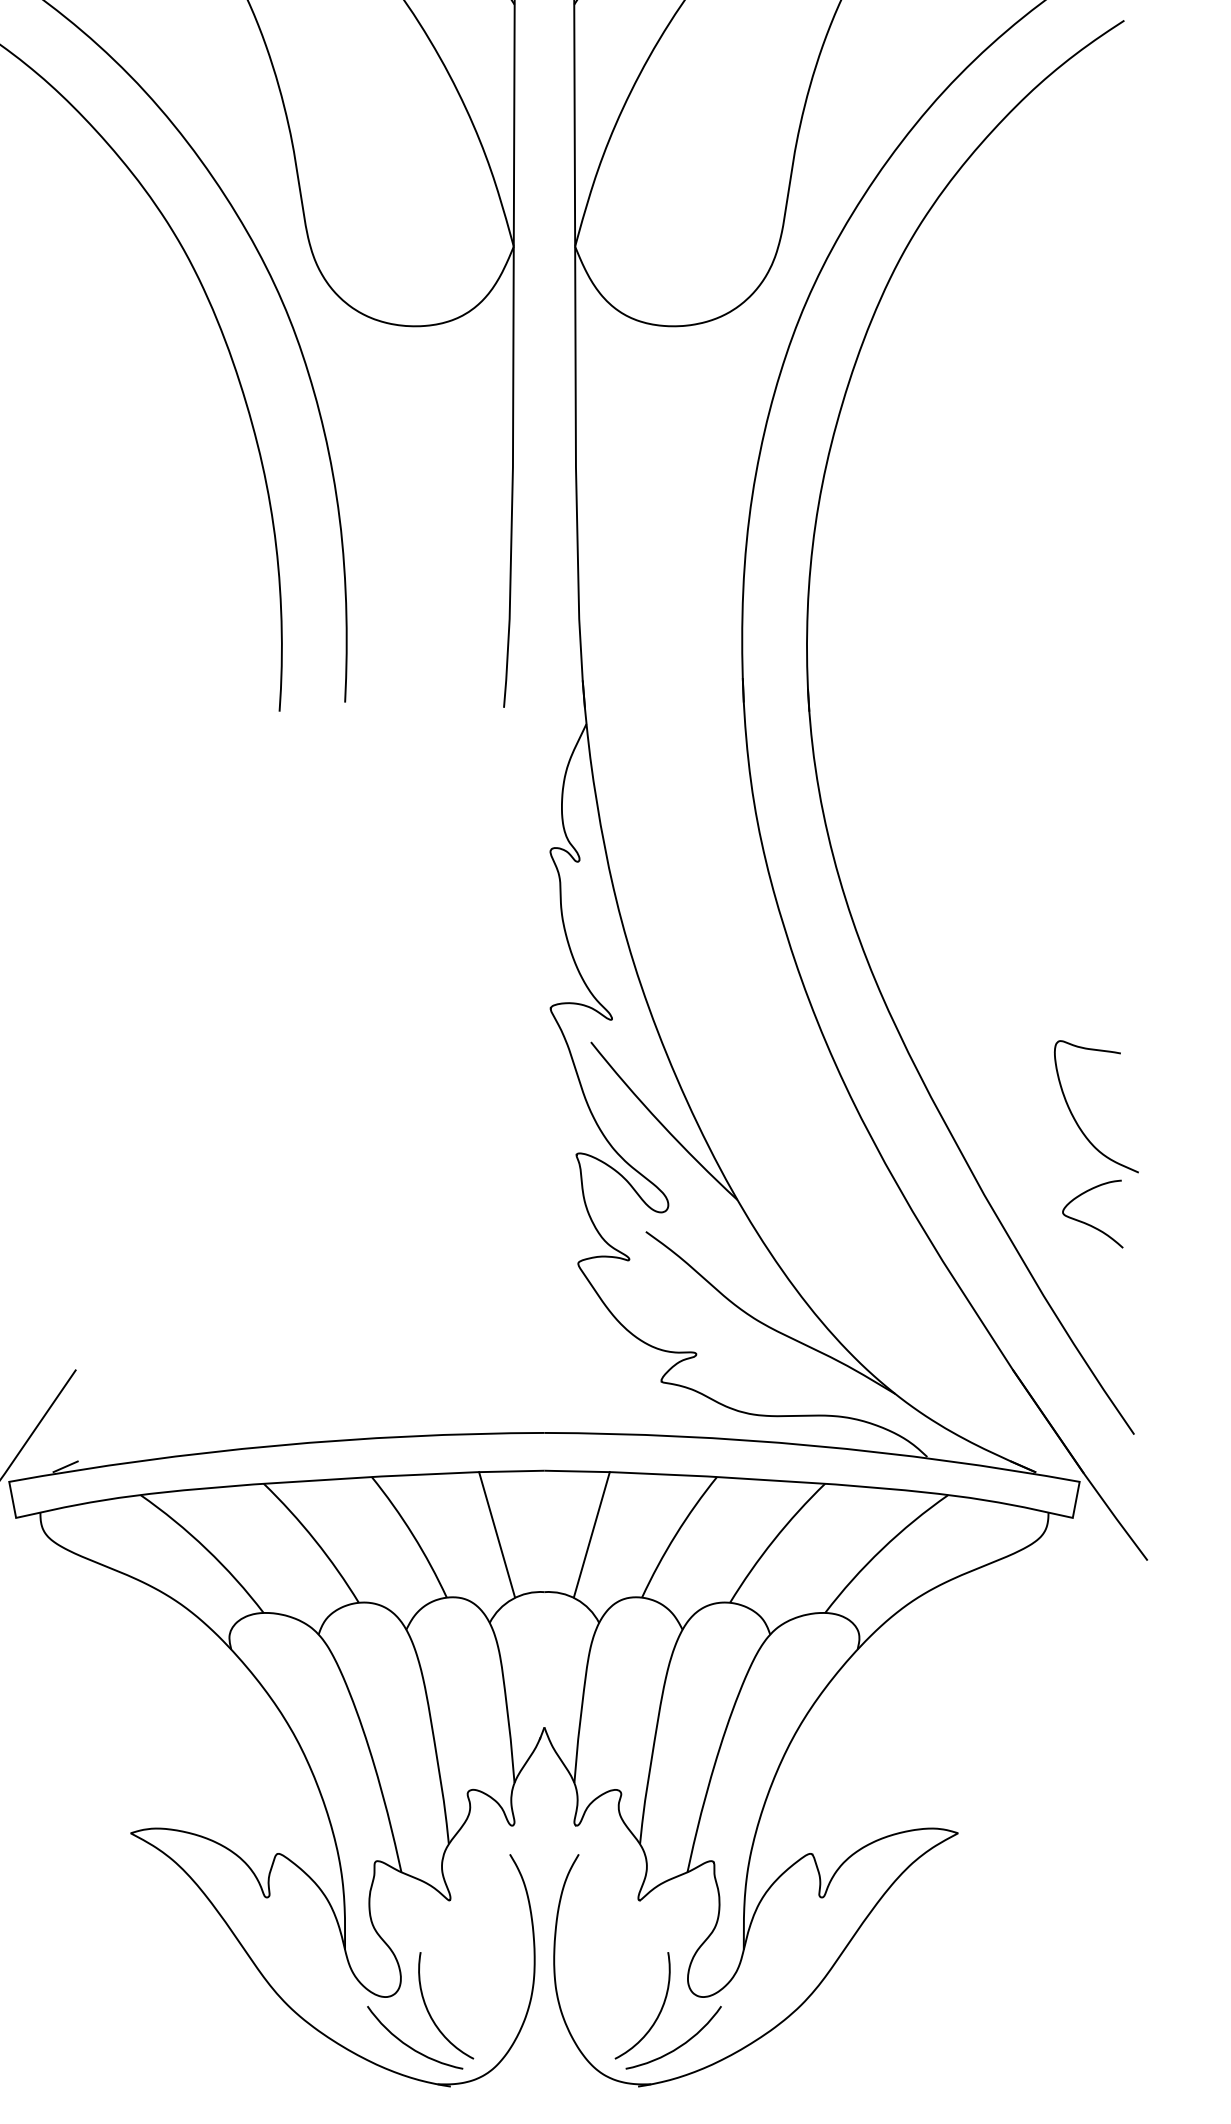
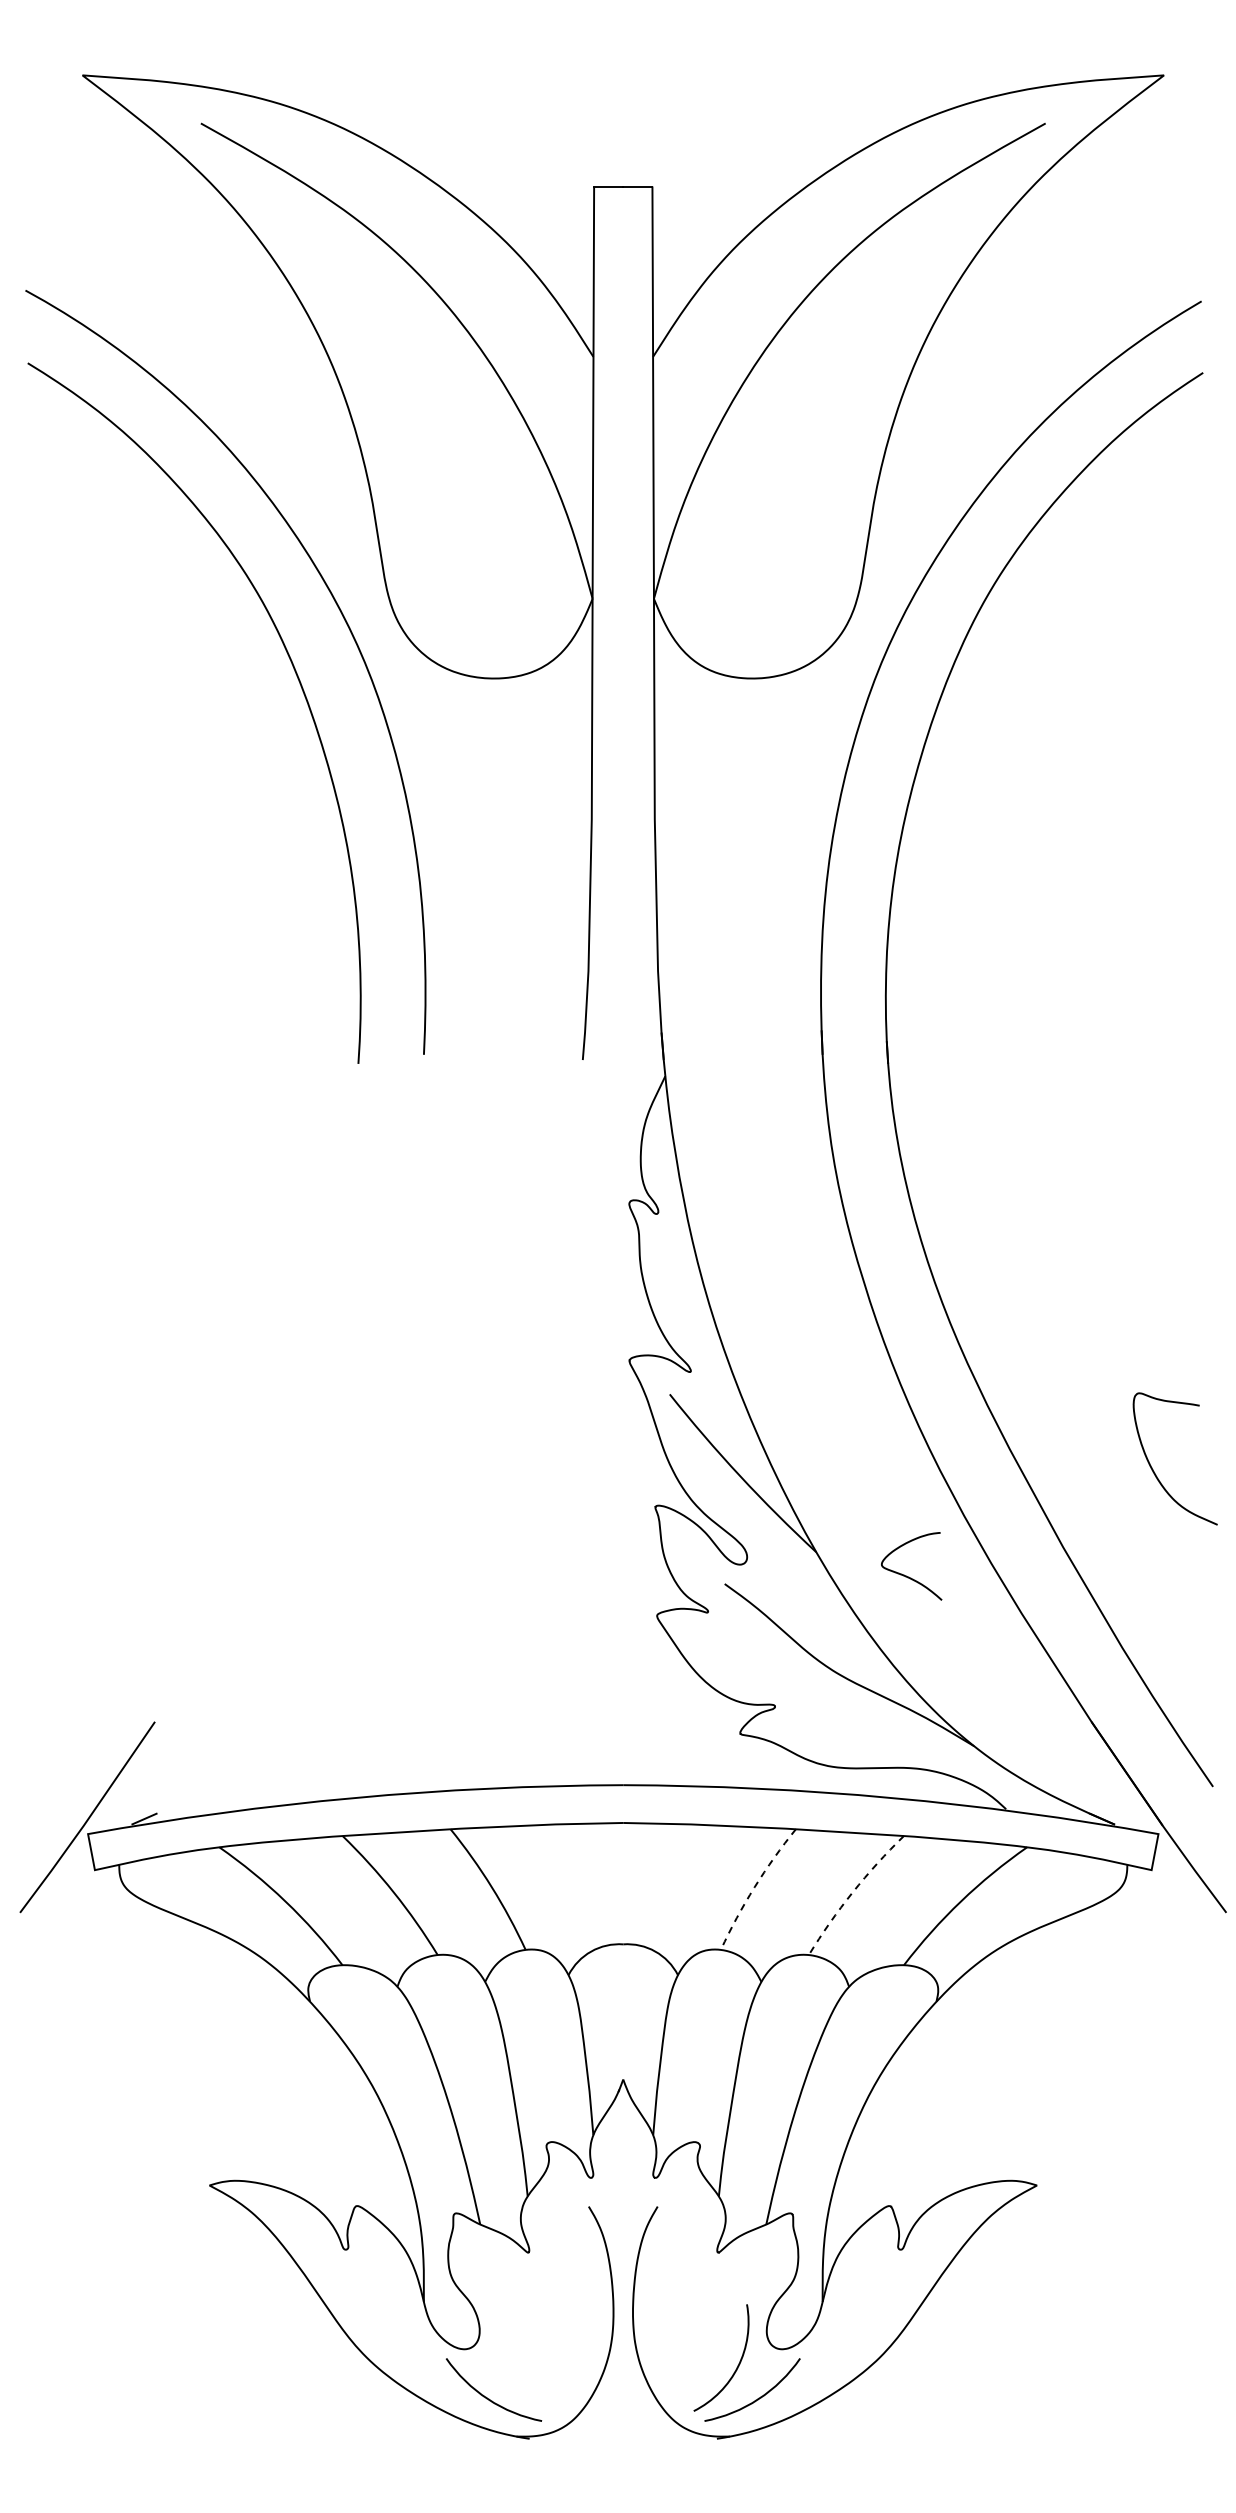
curve: (1087, 1223) -> (906, 1575), moved
line: (496, 1534) -> (575, 1886), removed
line: (591, 1534) -> (670, 1886), removed
arc: (675, 1535) -> (754, 1887), solid -> dashed
arc: (773, 1540) -> (852, 1892), solid -> dashed
arc: (429, 2012) -> (508, 2364), removed

